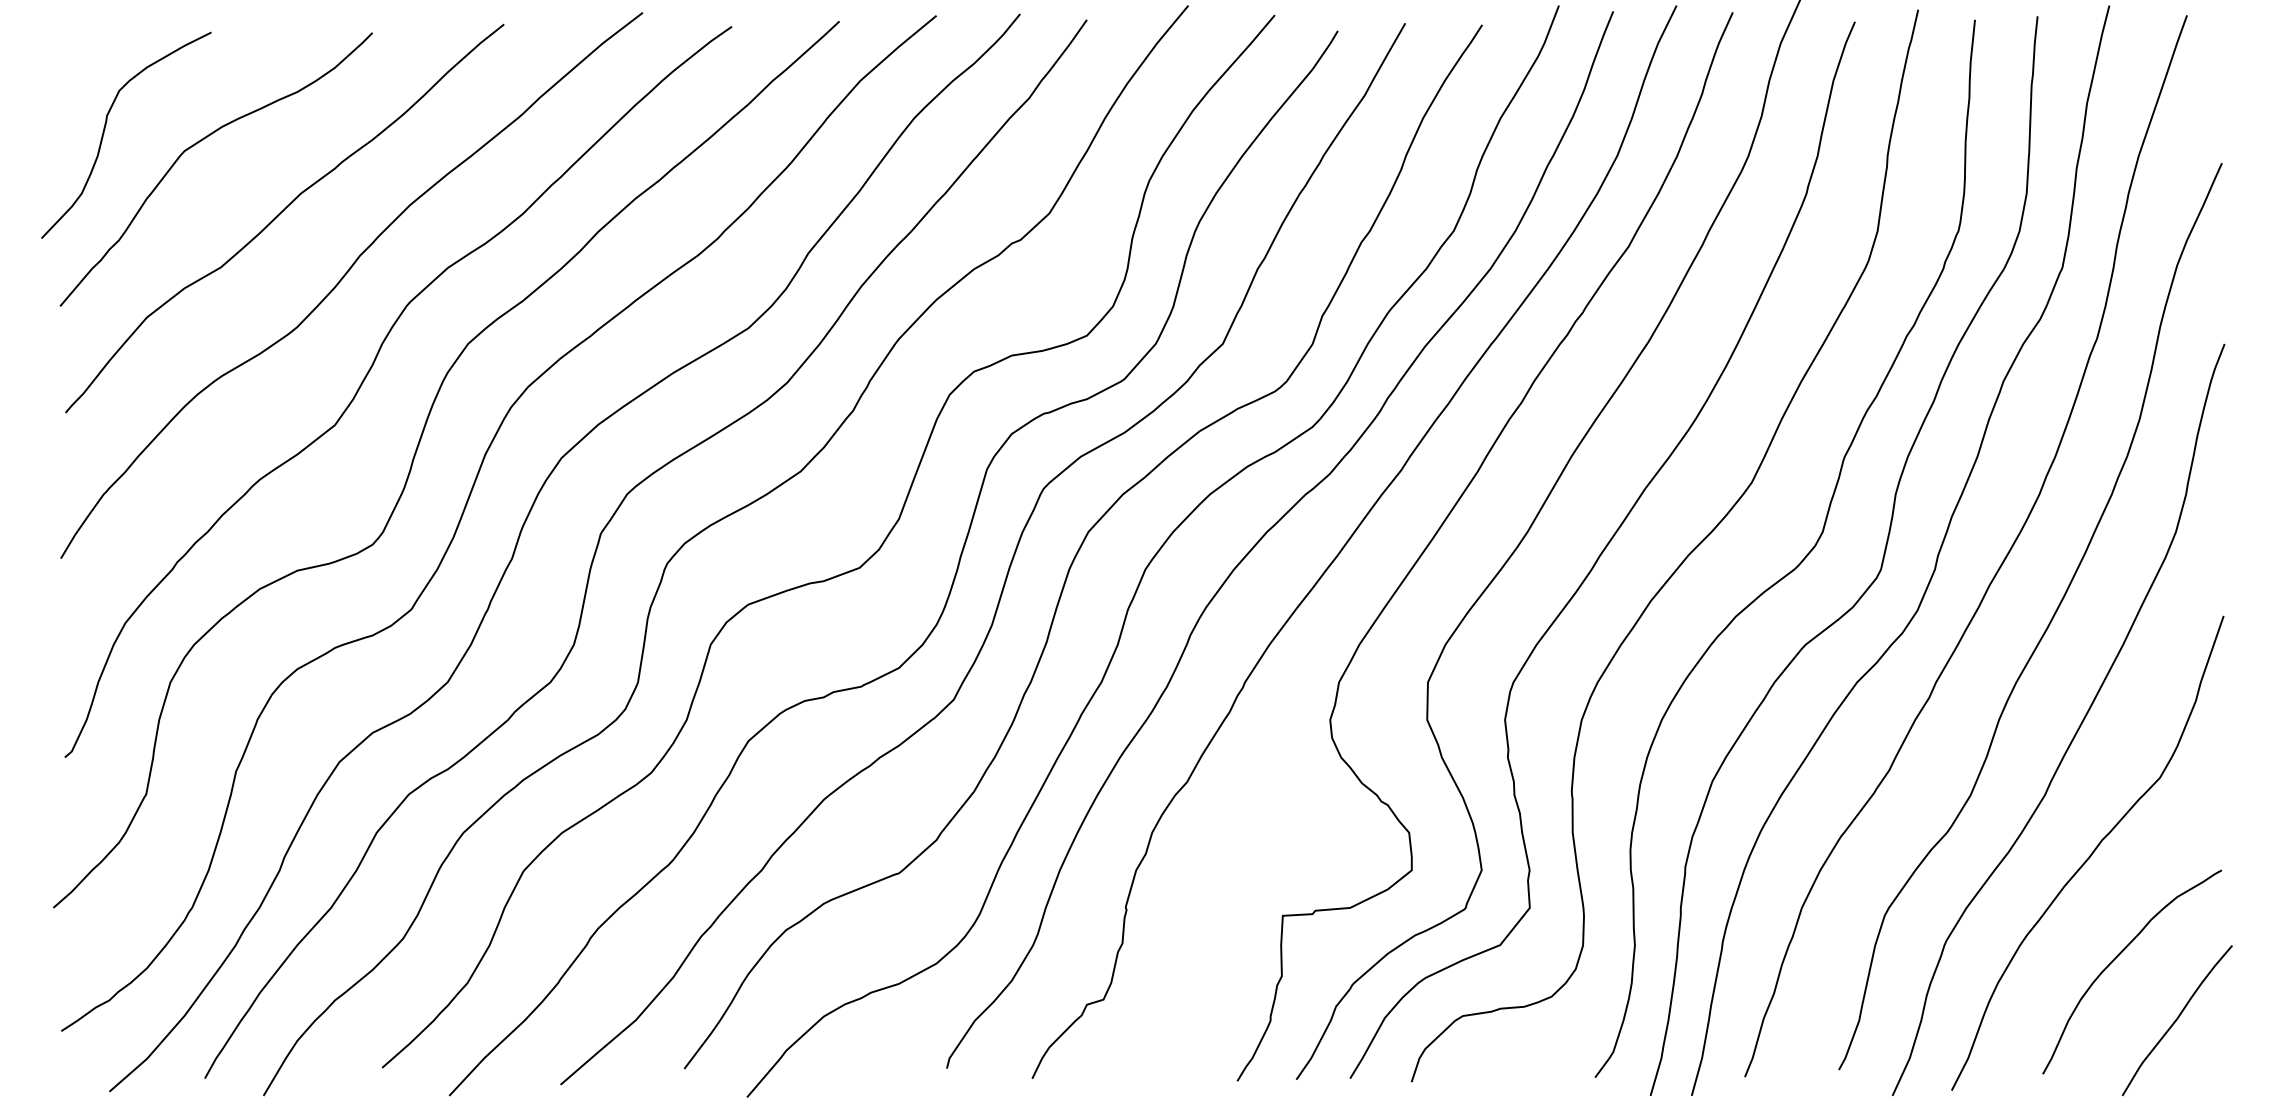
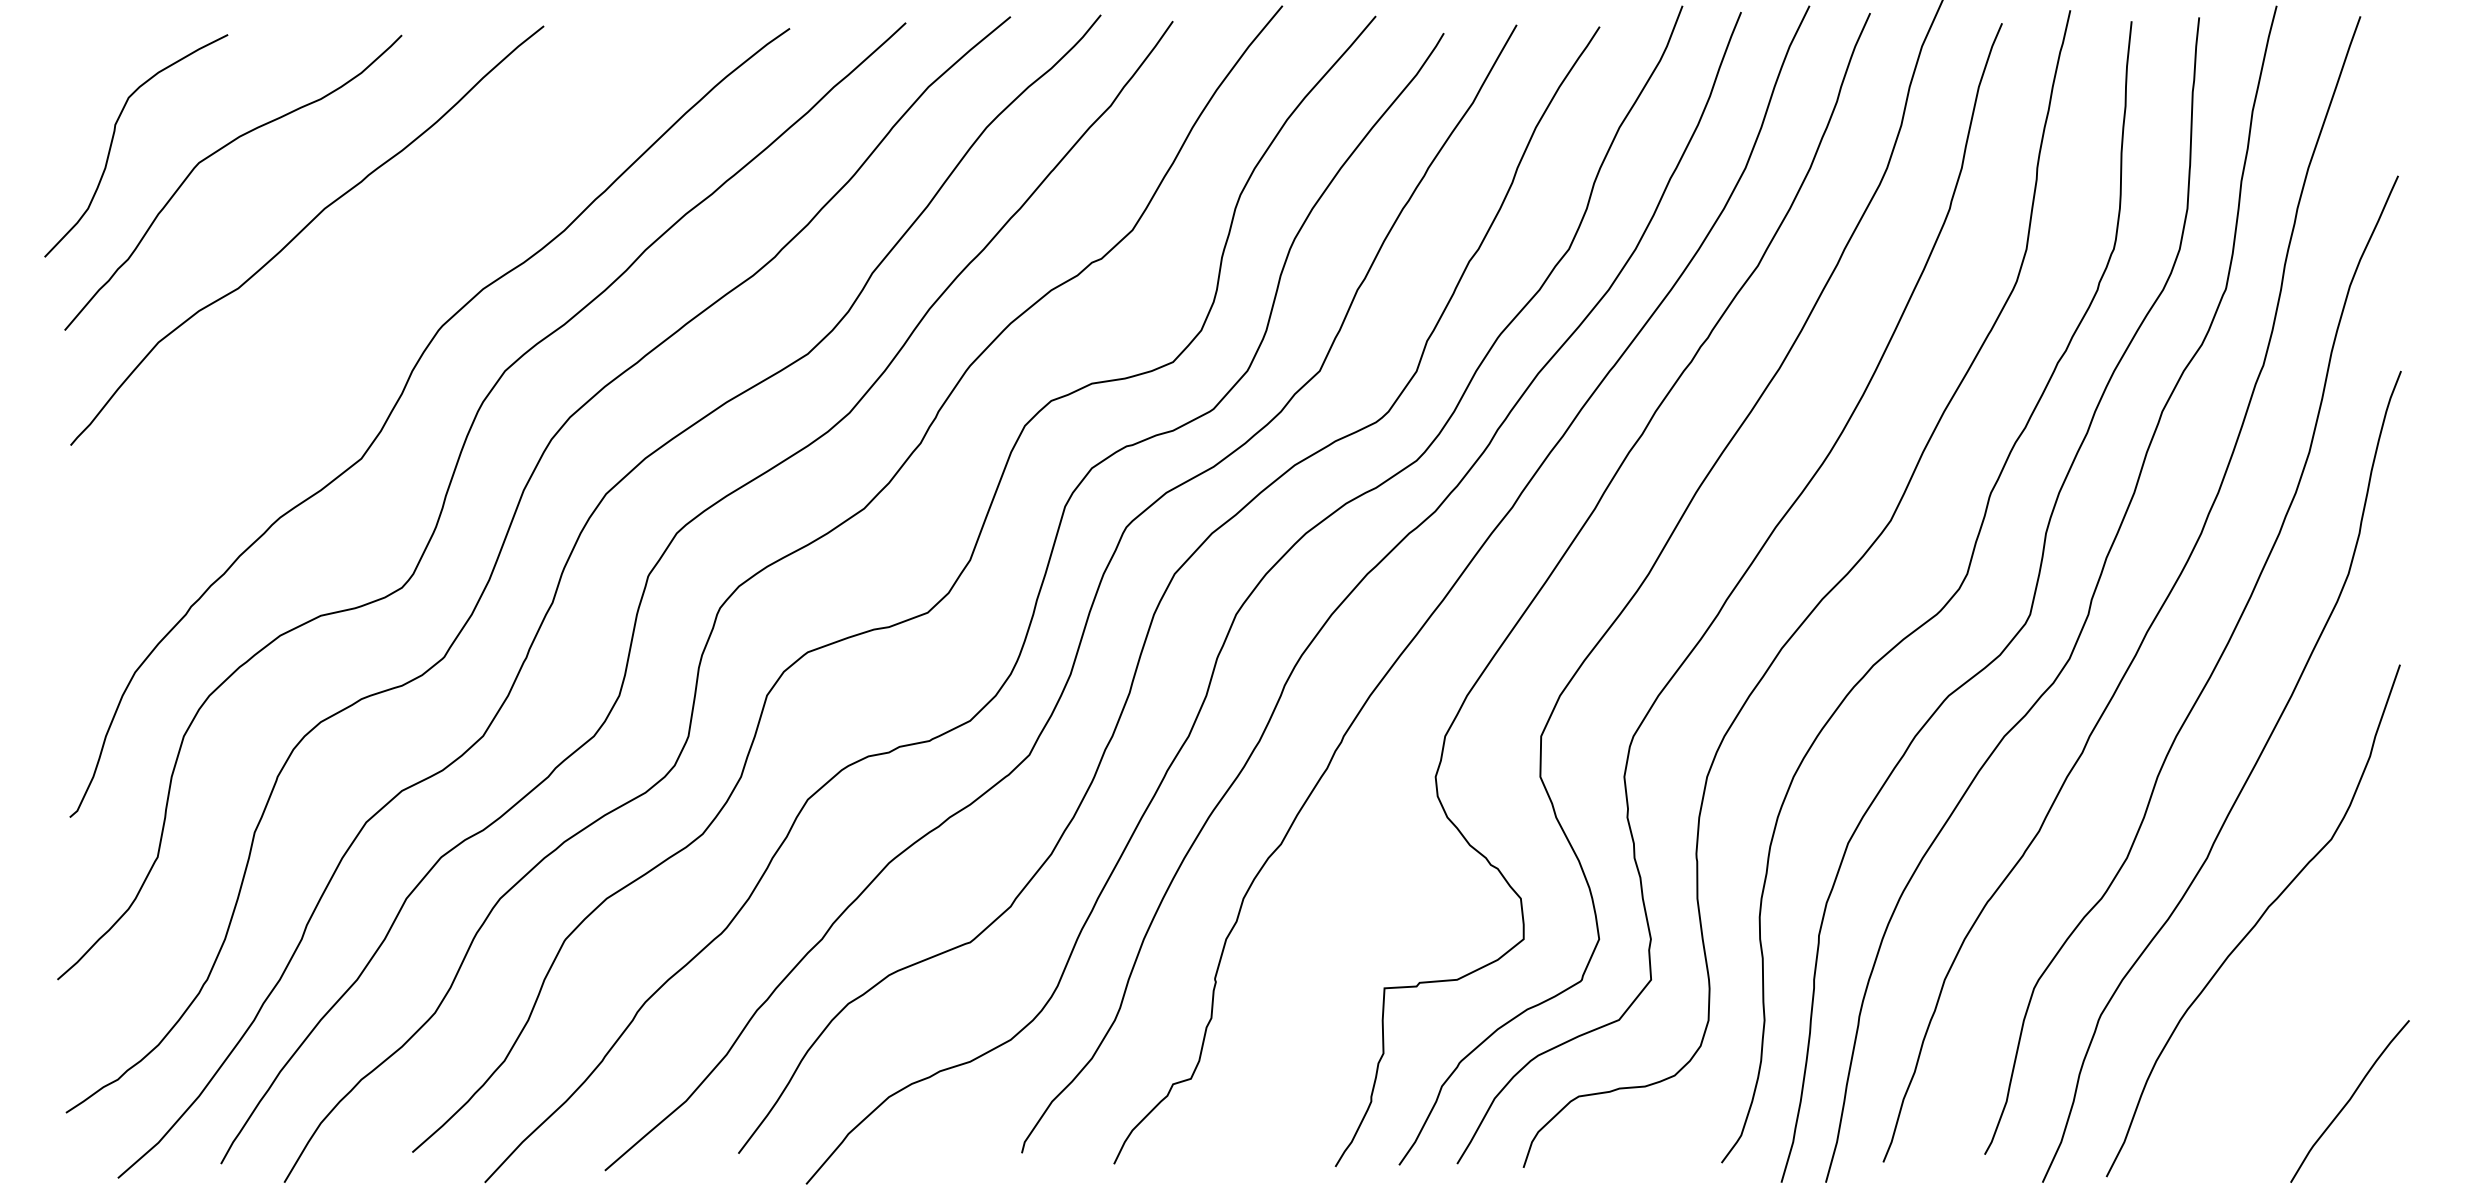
curve: (344, 277) -> (371, 299), removed
curve: (2117, 957) -> (2285, 1033), removed

